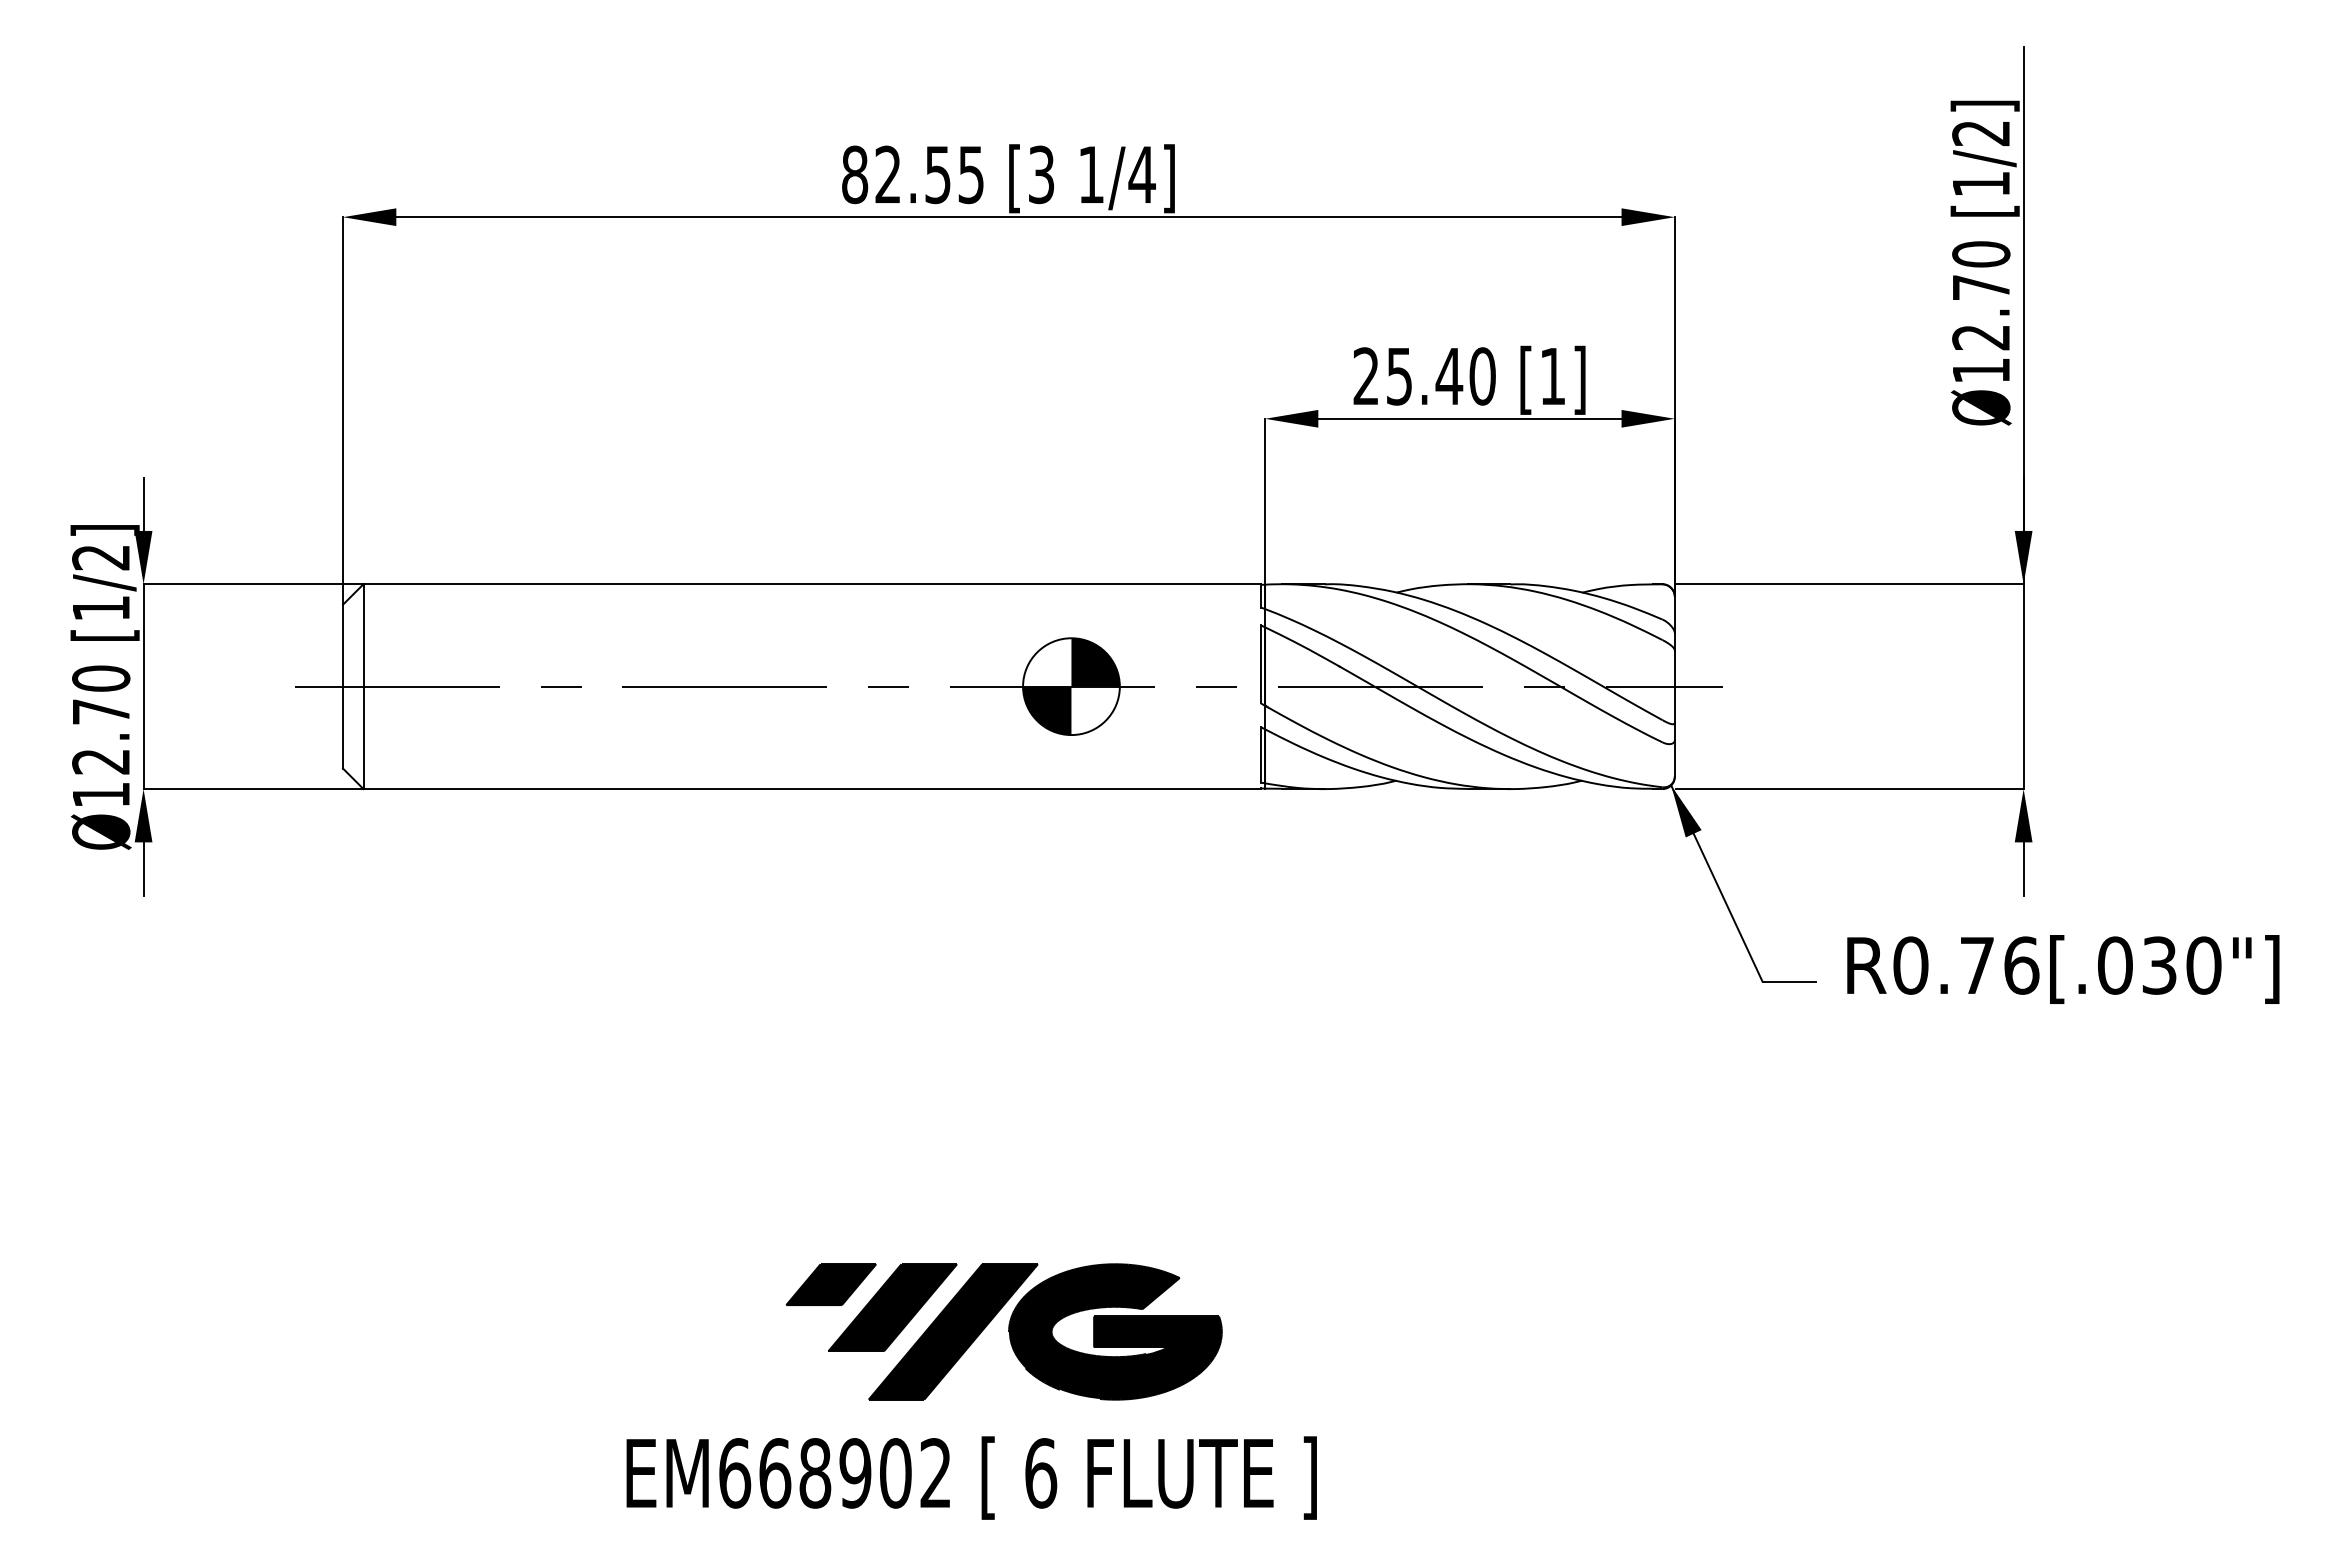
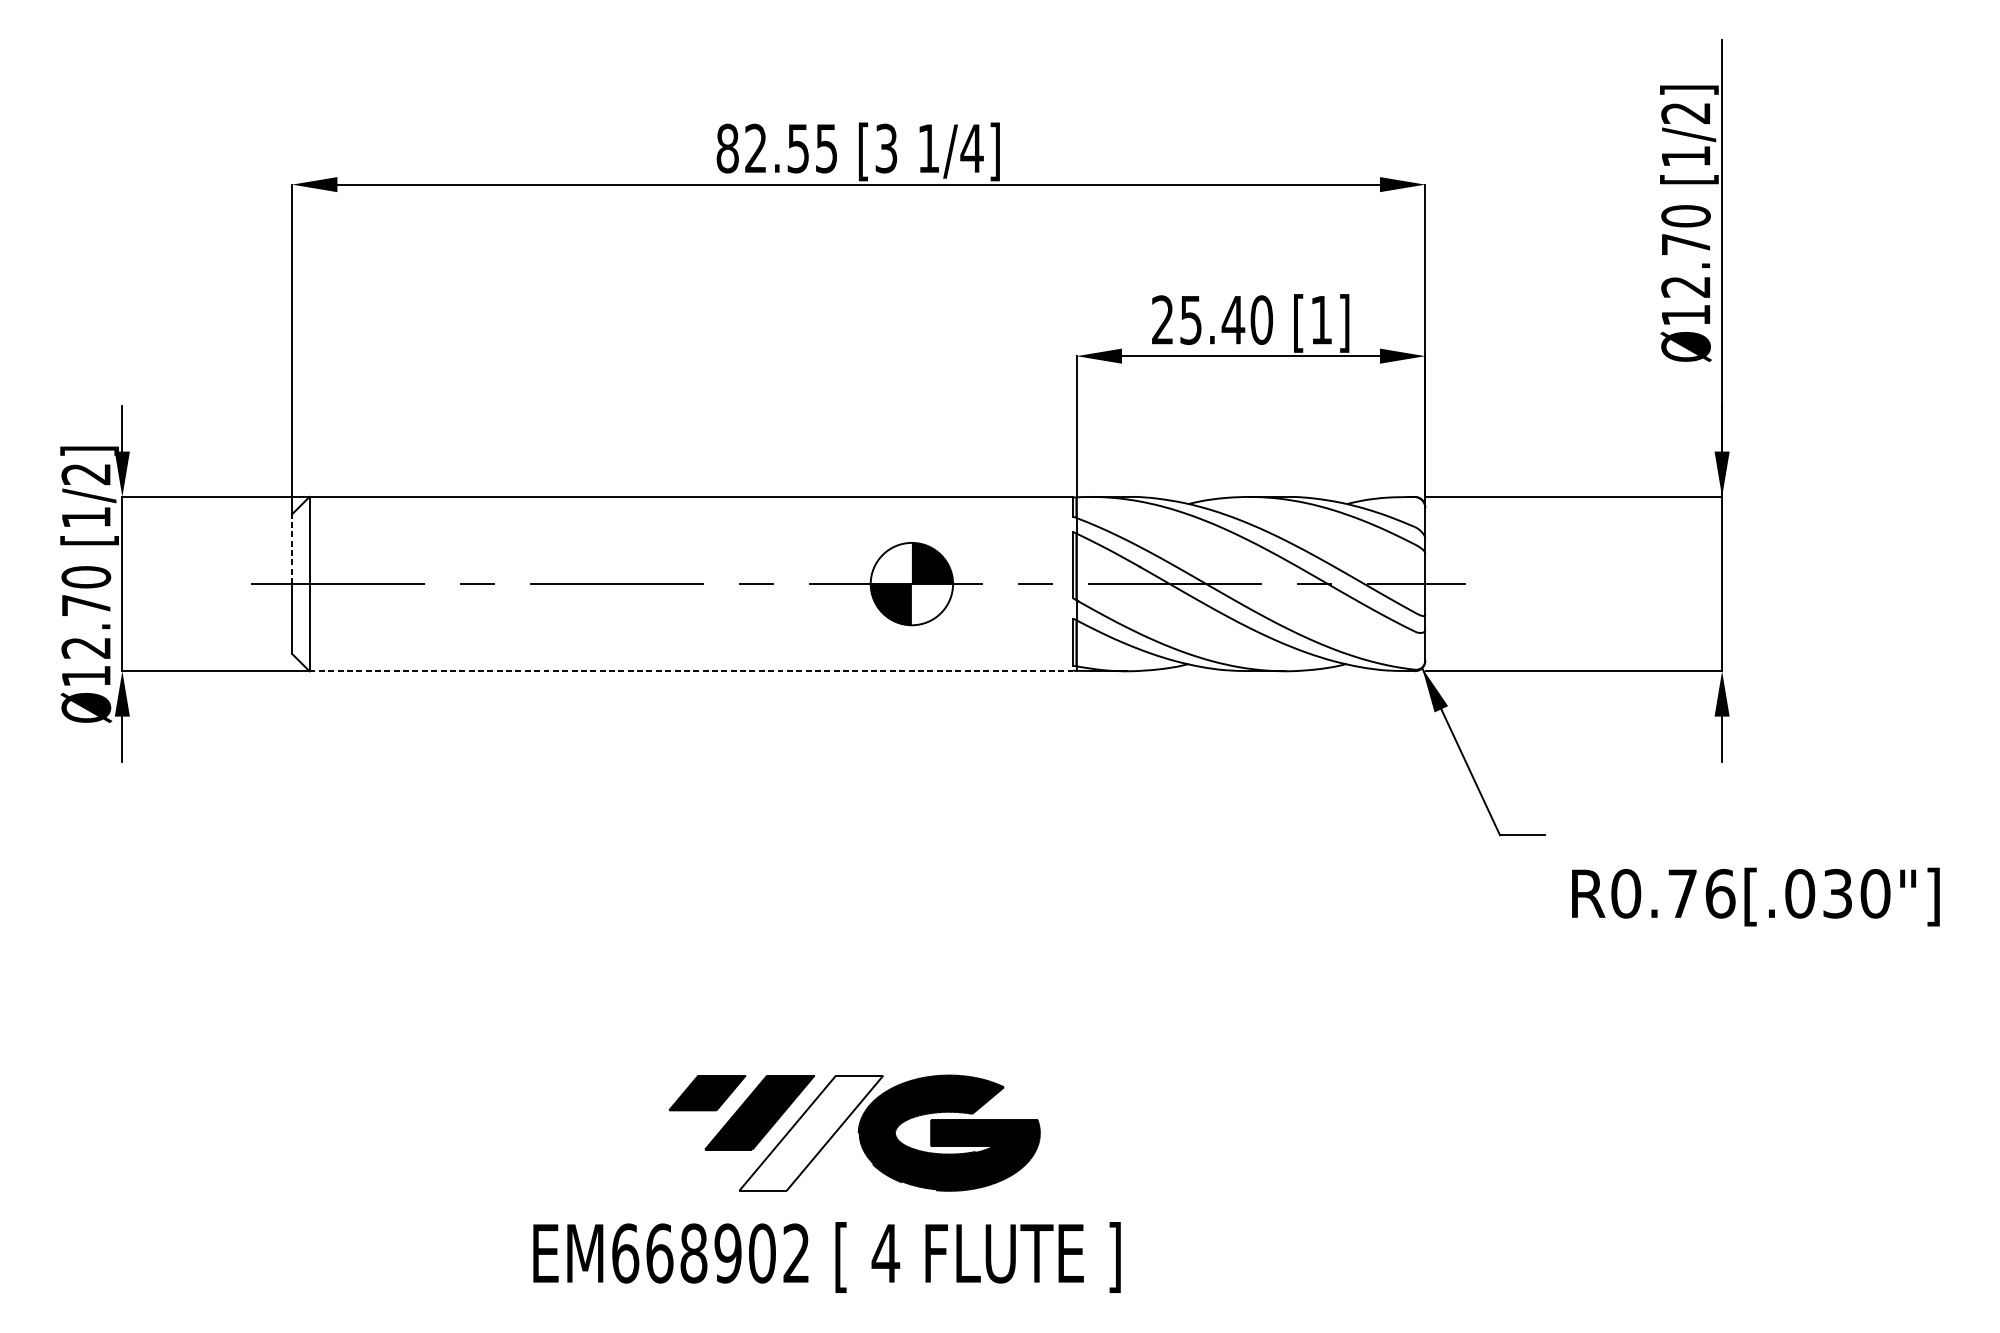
line: (343, 645) -> (292, 549), solid -> dashed
line: (812, 789) -> (691, 671), solid -> dashed
text: (2063, 969) -> (1756, 897), moved
fill: (952, 1331) -> (810, 1132), removed
text: (1040, 1473) -> (885, 1253), 6 -> 4

